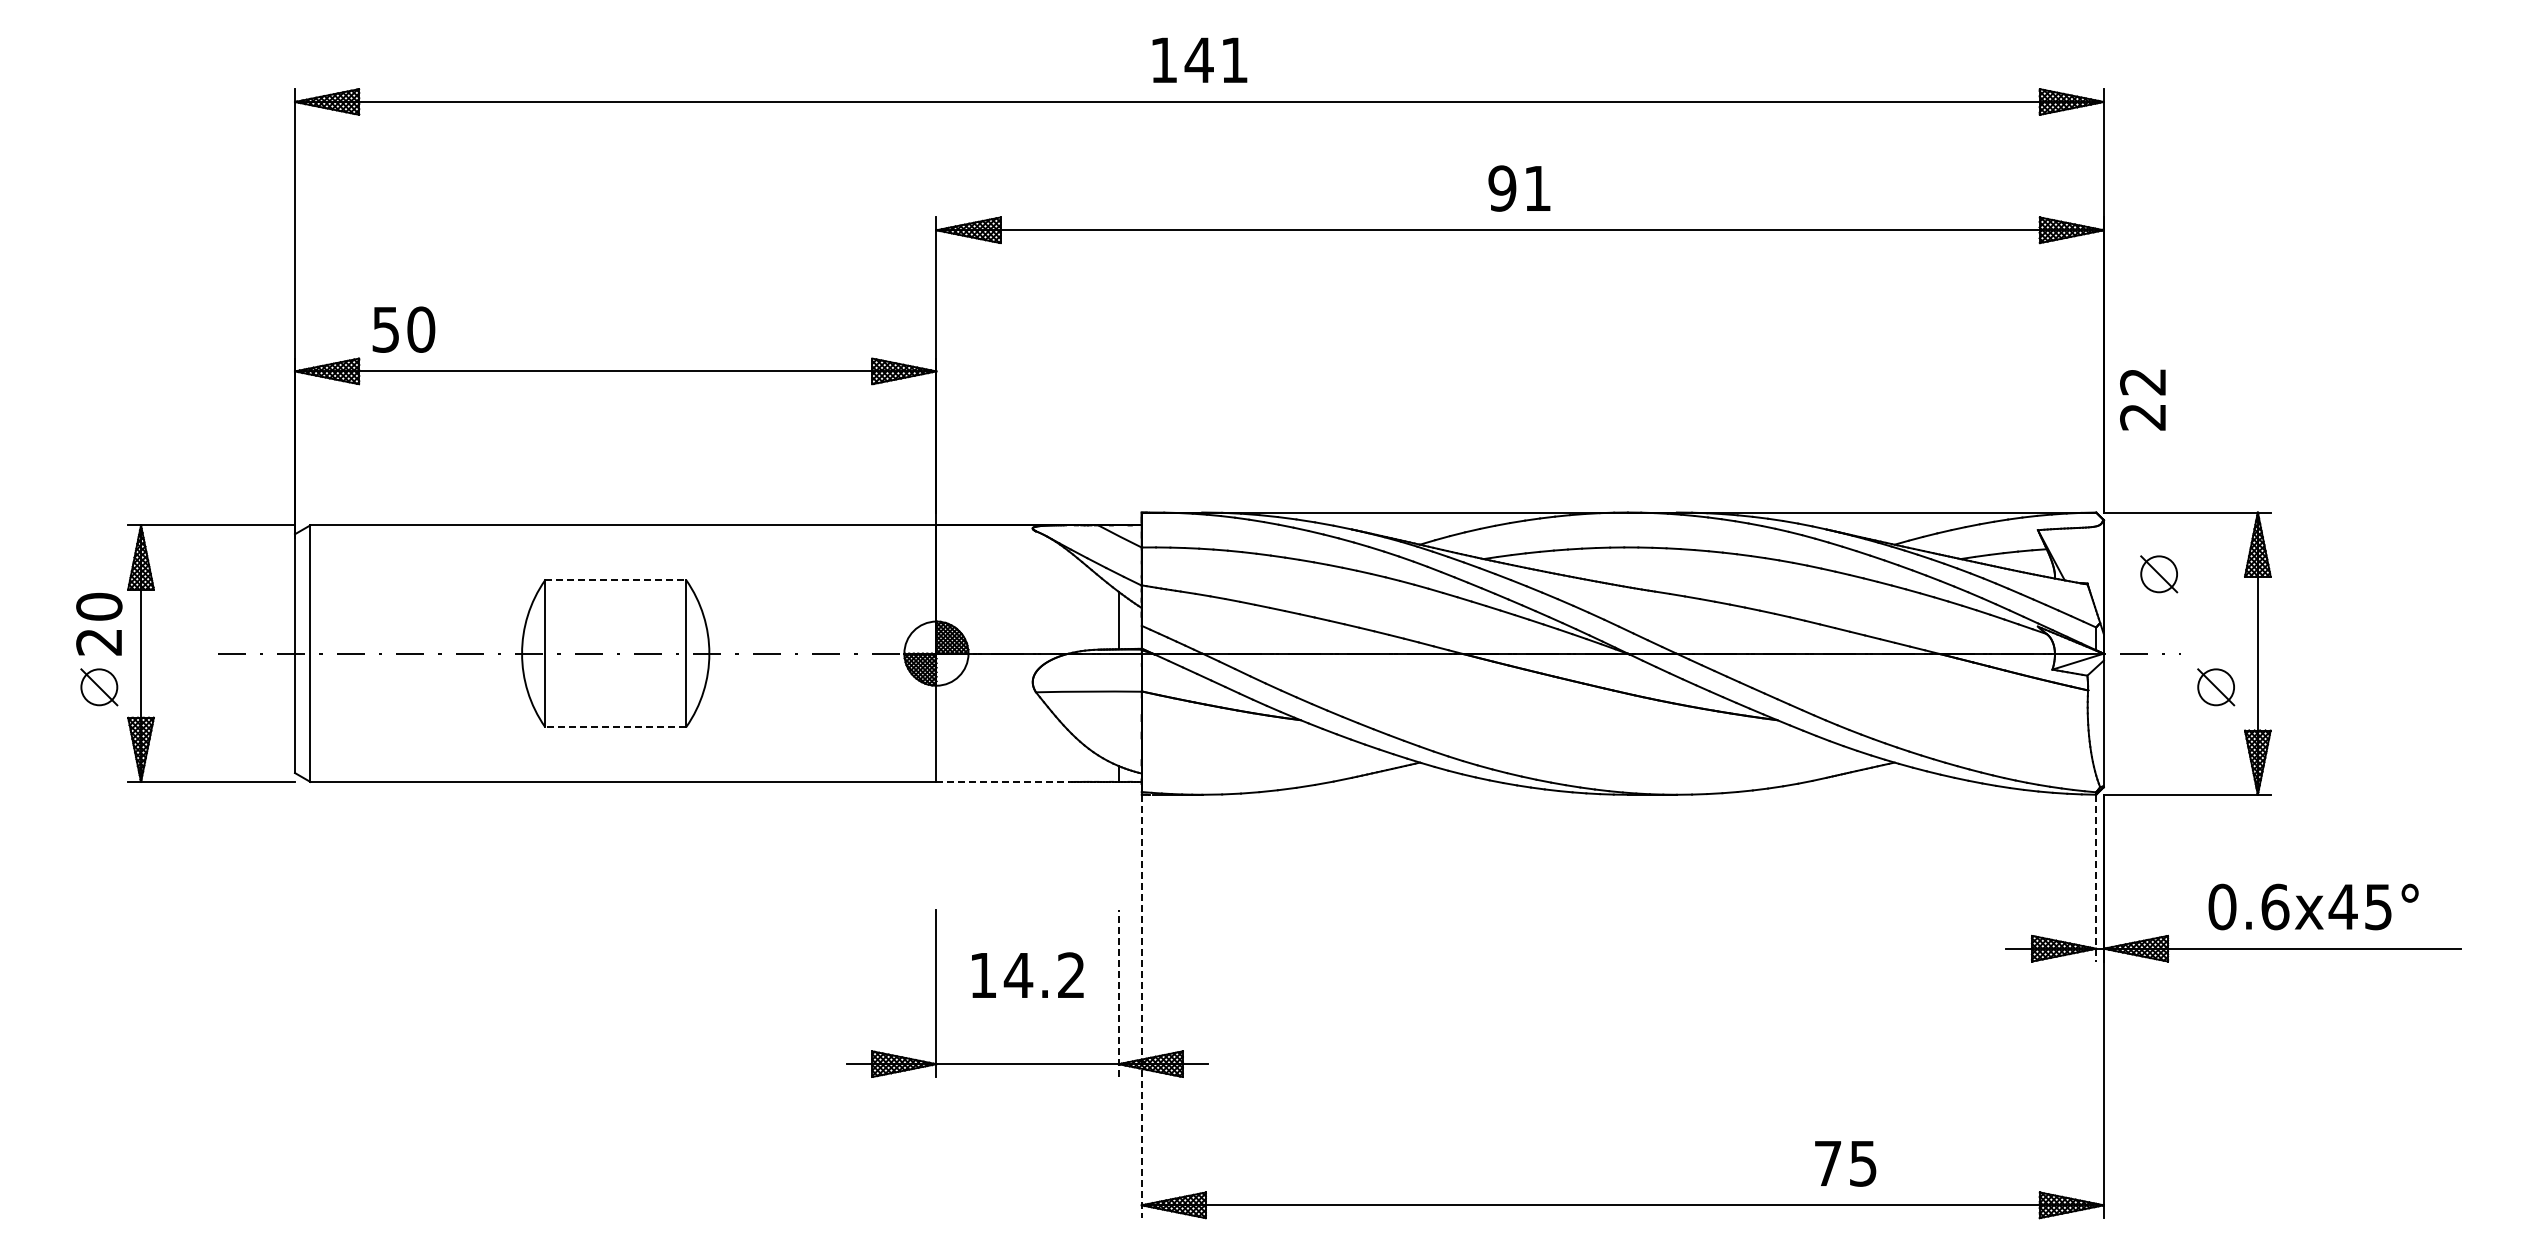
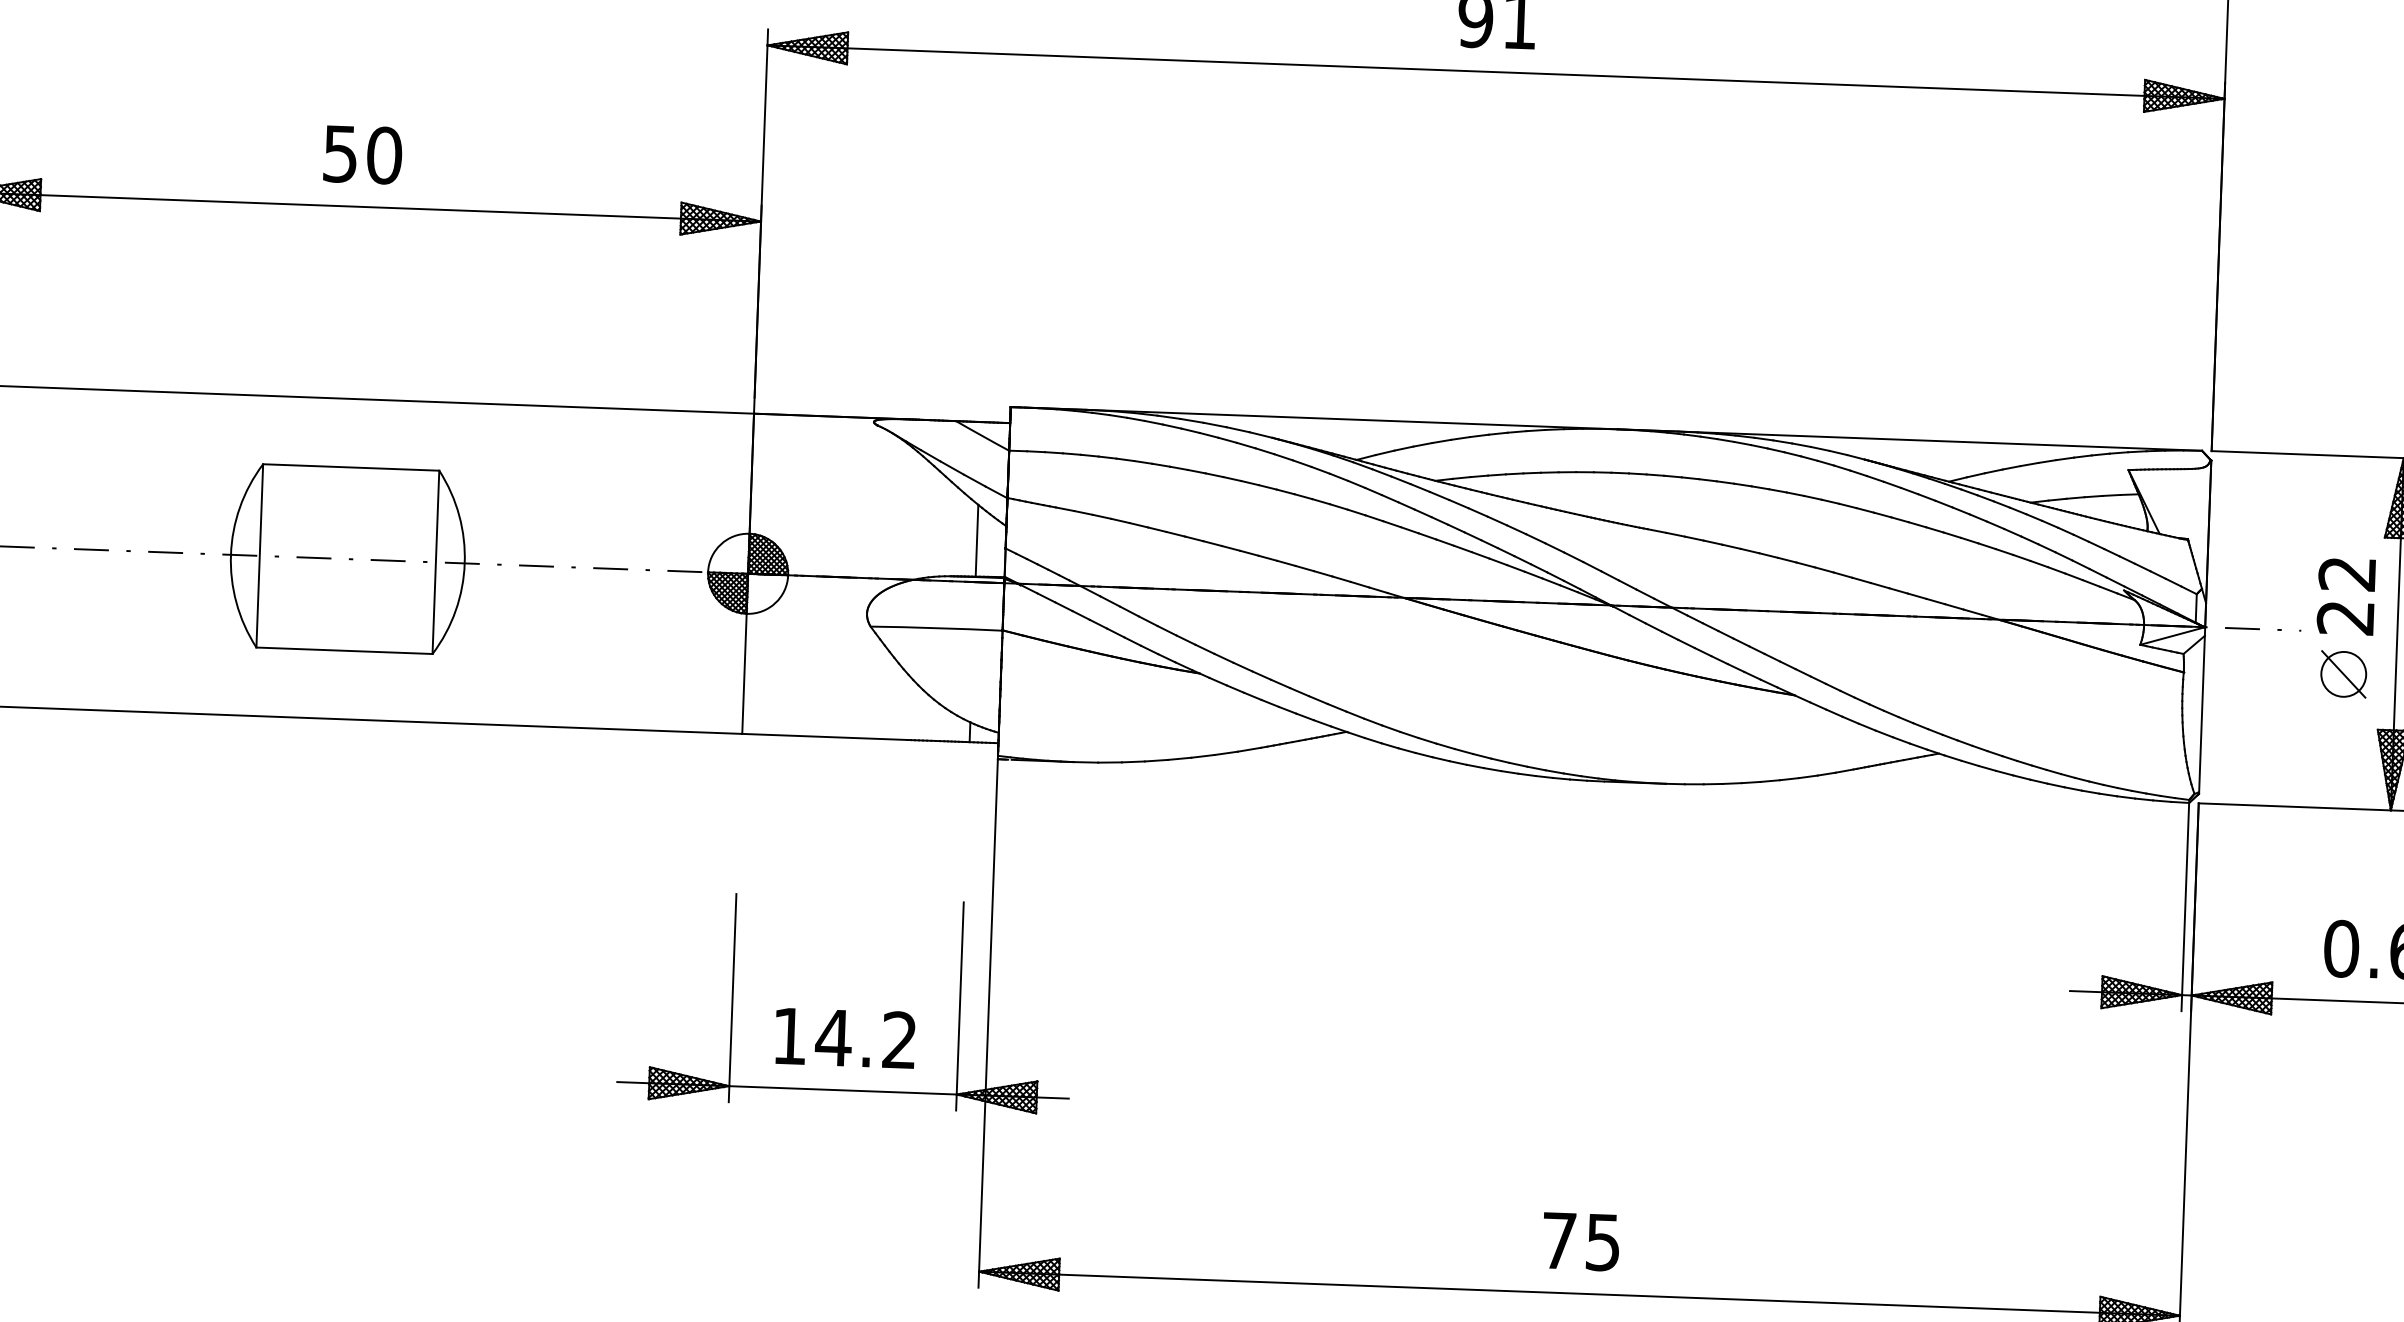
text: (403, 329) -> (362, 154), moved
text: (2142, 399) -> (2345, 595), moved
part: (2159, 574) -> (2278, 530), removed
line: (615, 580) -> (350, 467), dashed -> solid
line: (615, 727) -> (344, 651), dashed -> solid
line: (1003, 781) -> (825, 736), dashed -> solid
line: (2096, 878) -> (2185, 907), dashed -> solid
text: (1027, 974) -> (844, 1037), moved
line: (1118, 993) -> (959, 1006), dashed -> solid
line: (1141, 1006) -> (987, 1023), dashed -> solid
text: (1845, 1163) -> (1581, 1241), moved

